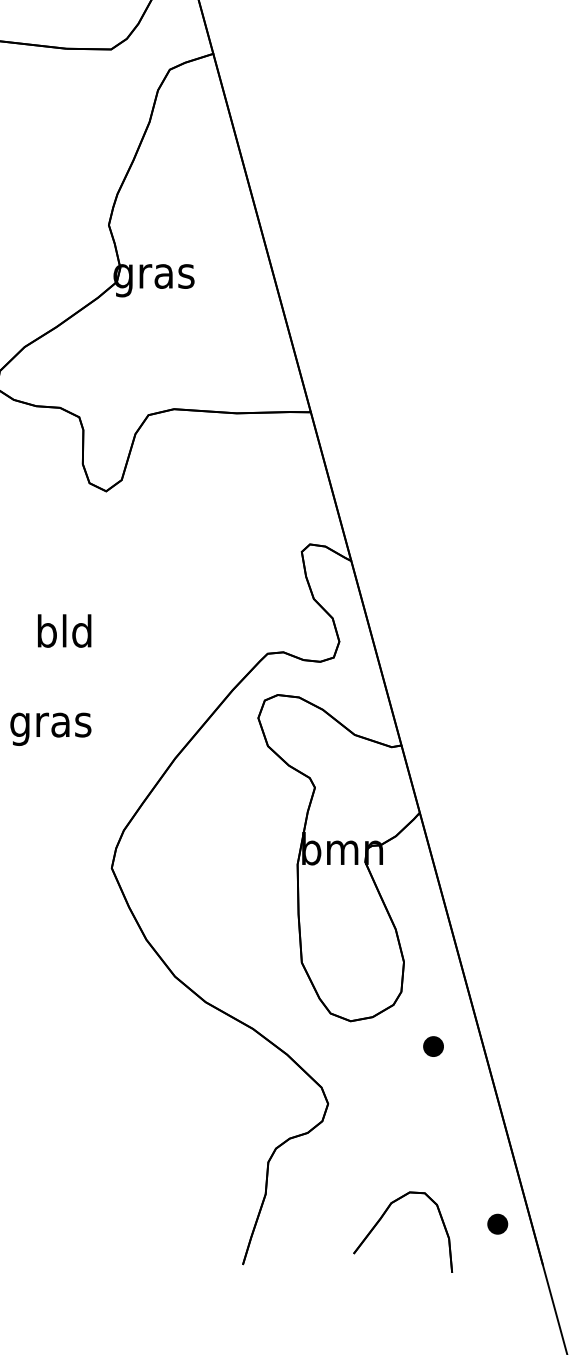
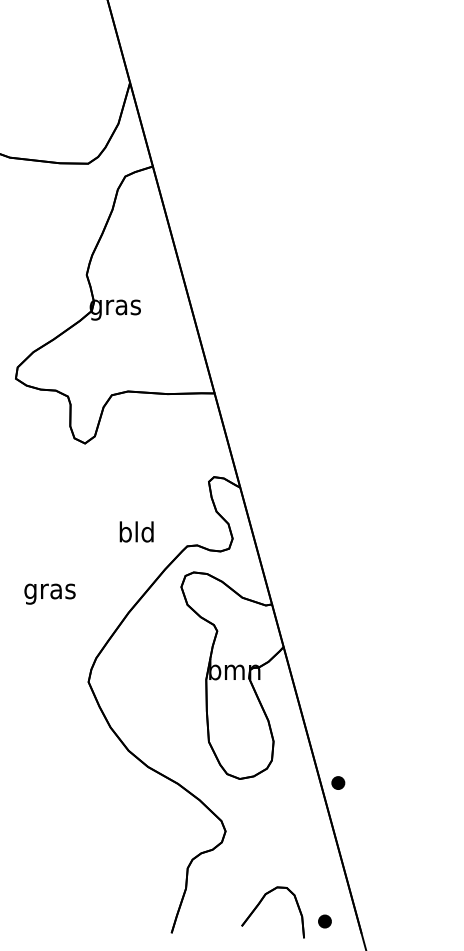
text: (64, 630) -> (136, 531), moved
part: (433, 1045) -> (338, 782), moved
part: (497, 1224) -> (324, 921), moved

